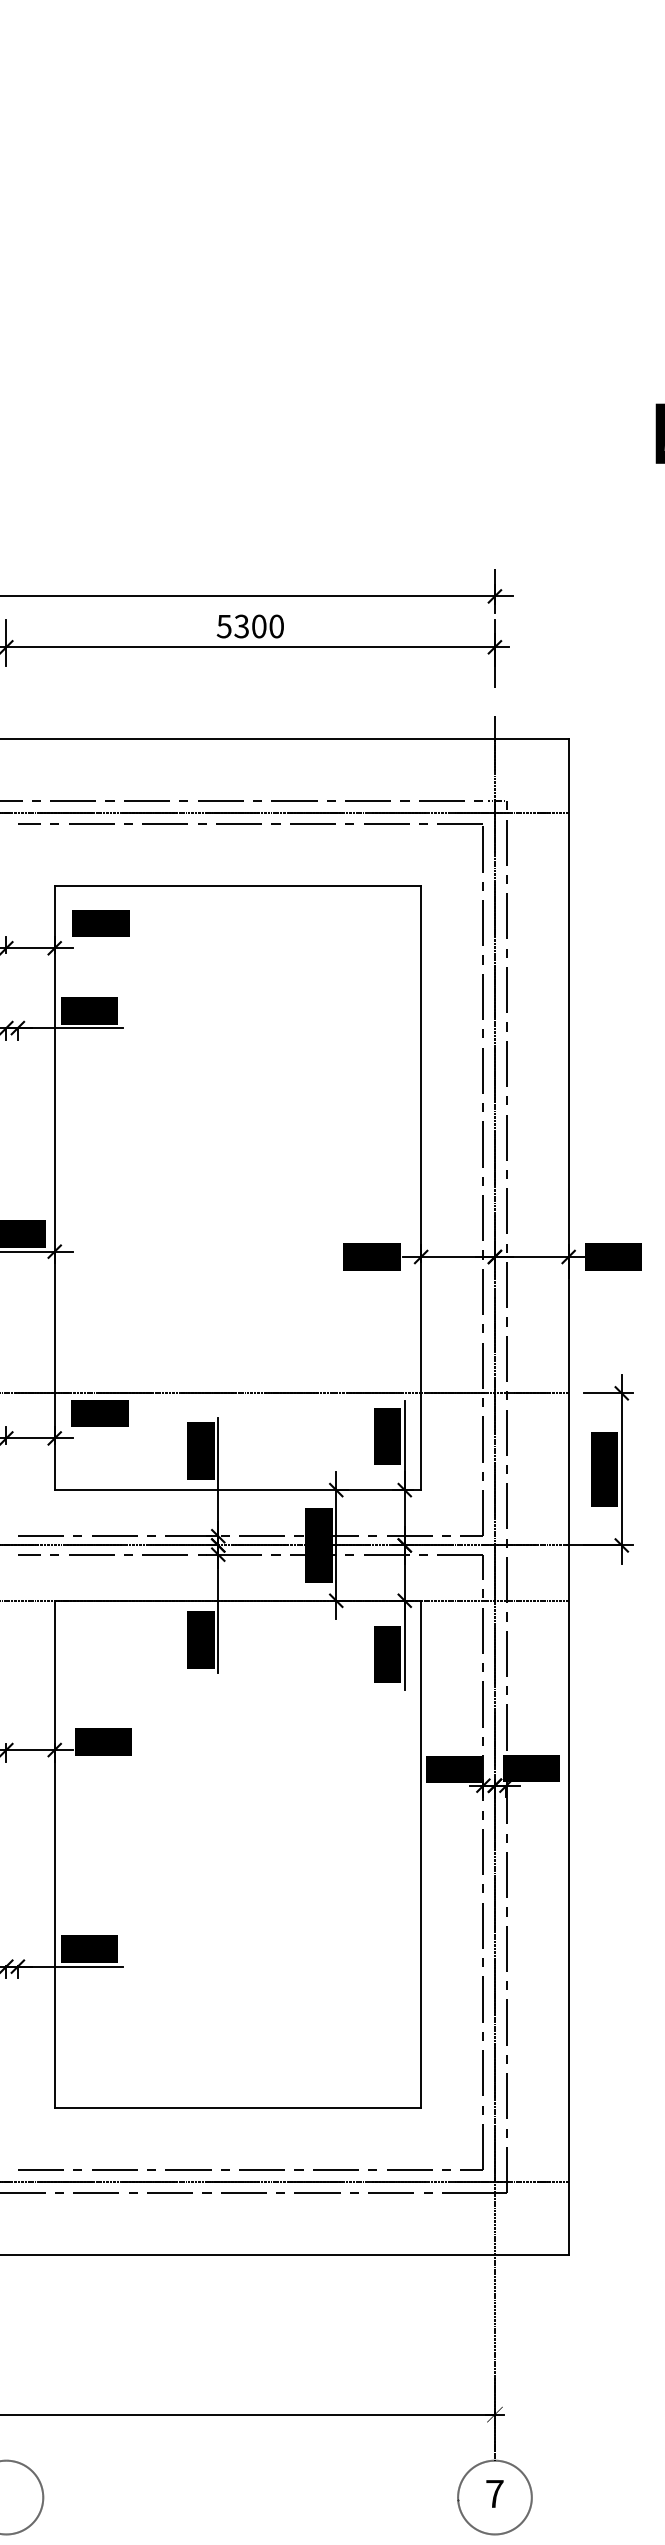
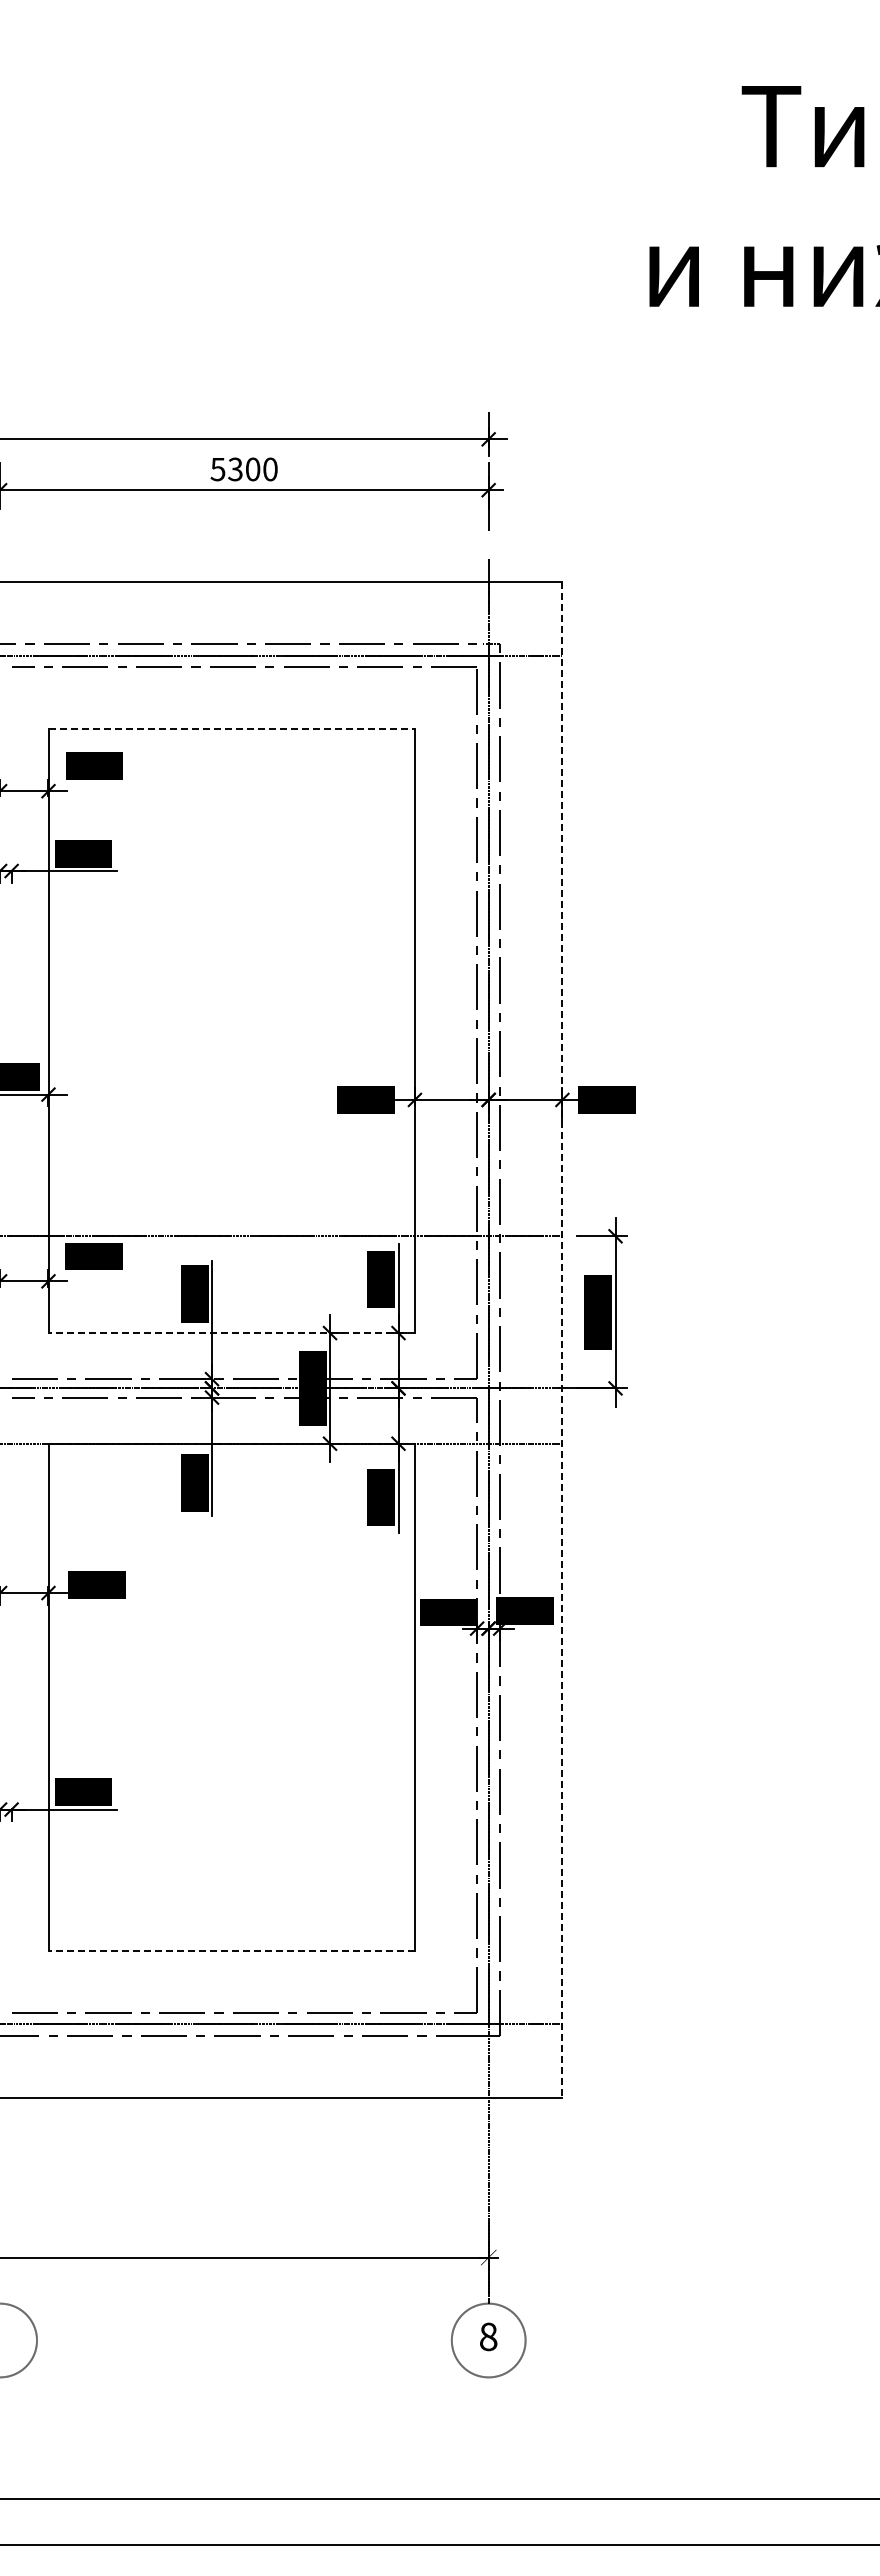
line: (238, 886) -> (232, 729), solid -> dashed
line: (237, 1490) -> (231, 1333), solid -> dashed
line: (568, 1497) -> (562, 1340), solid -> dashed
line: (237, 2107) -> (231, 1950), solid -> dashed
text: (494, 2493) -> (488, 2336), 7 -> 8

